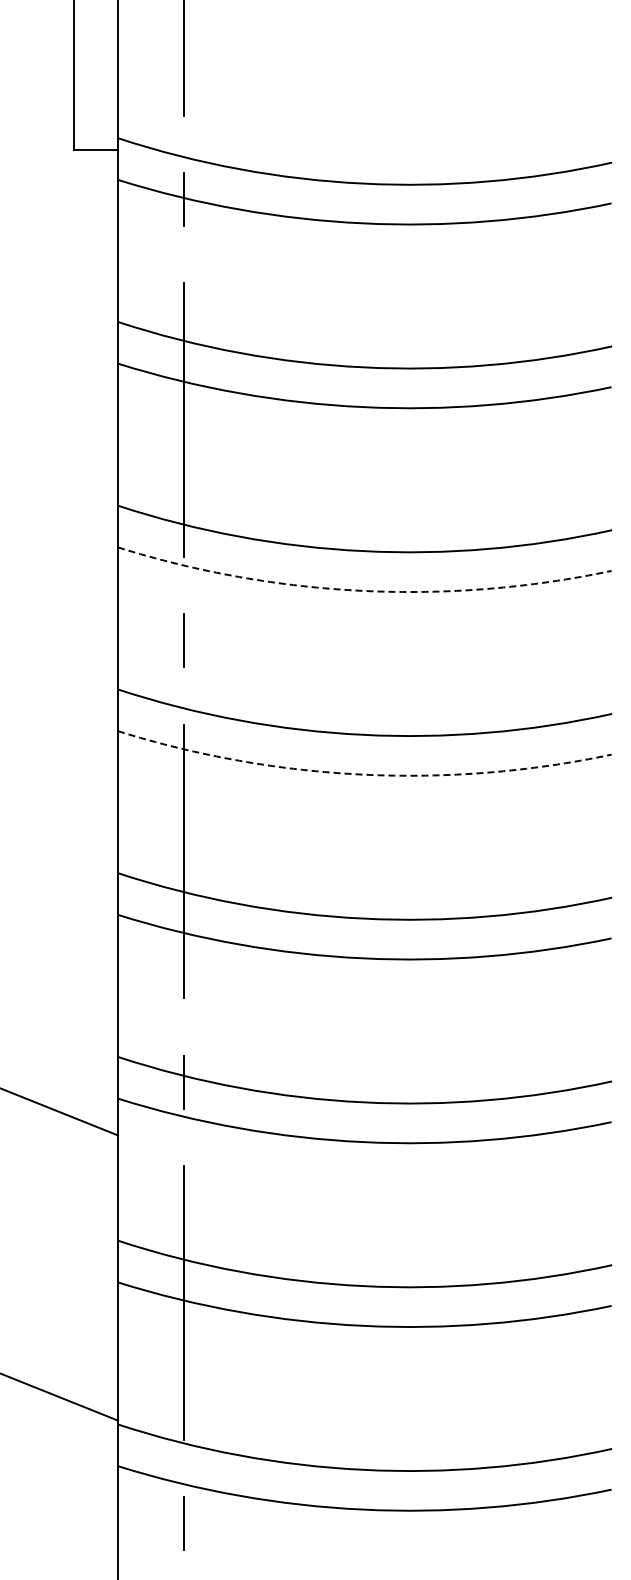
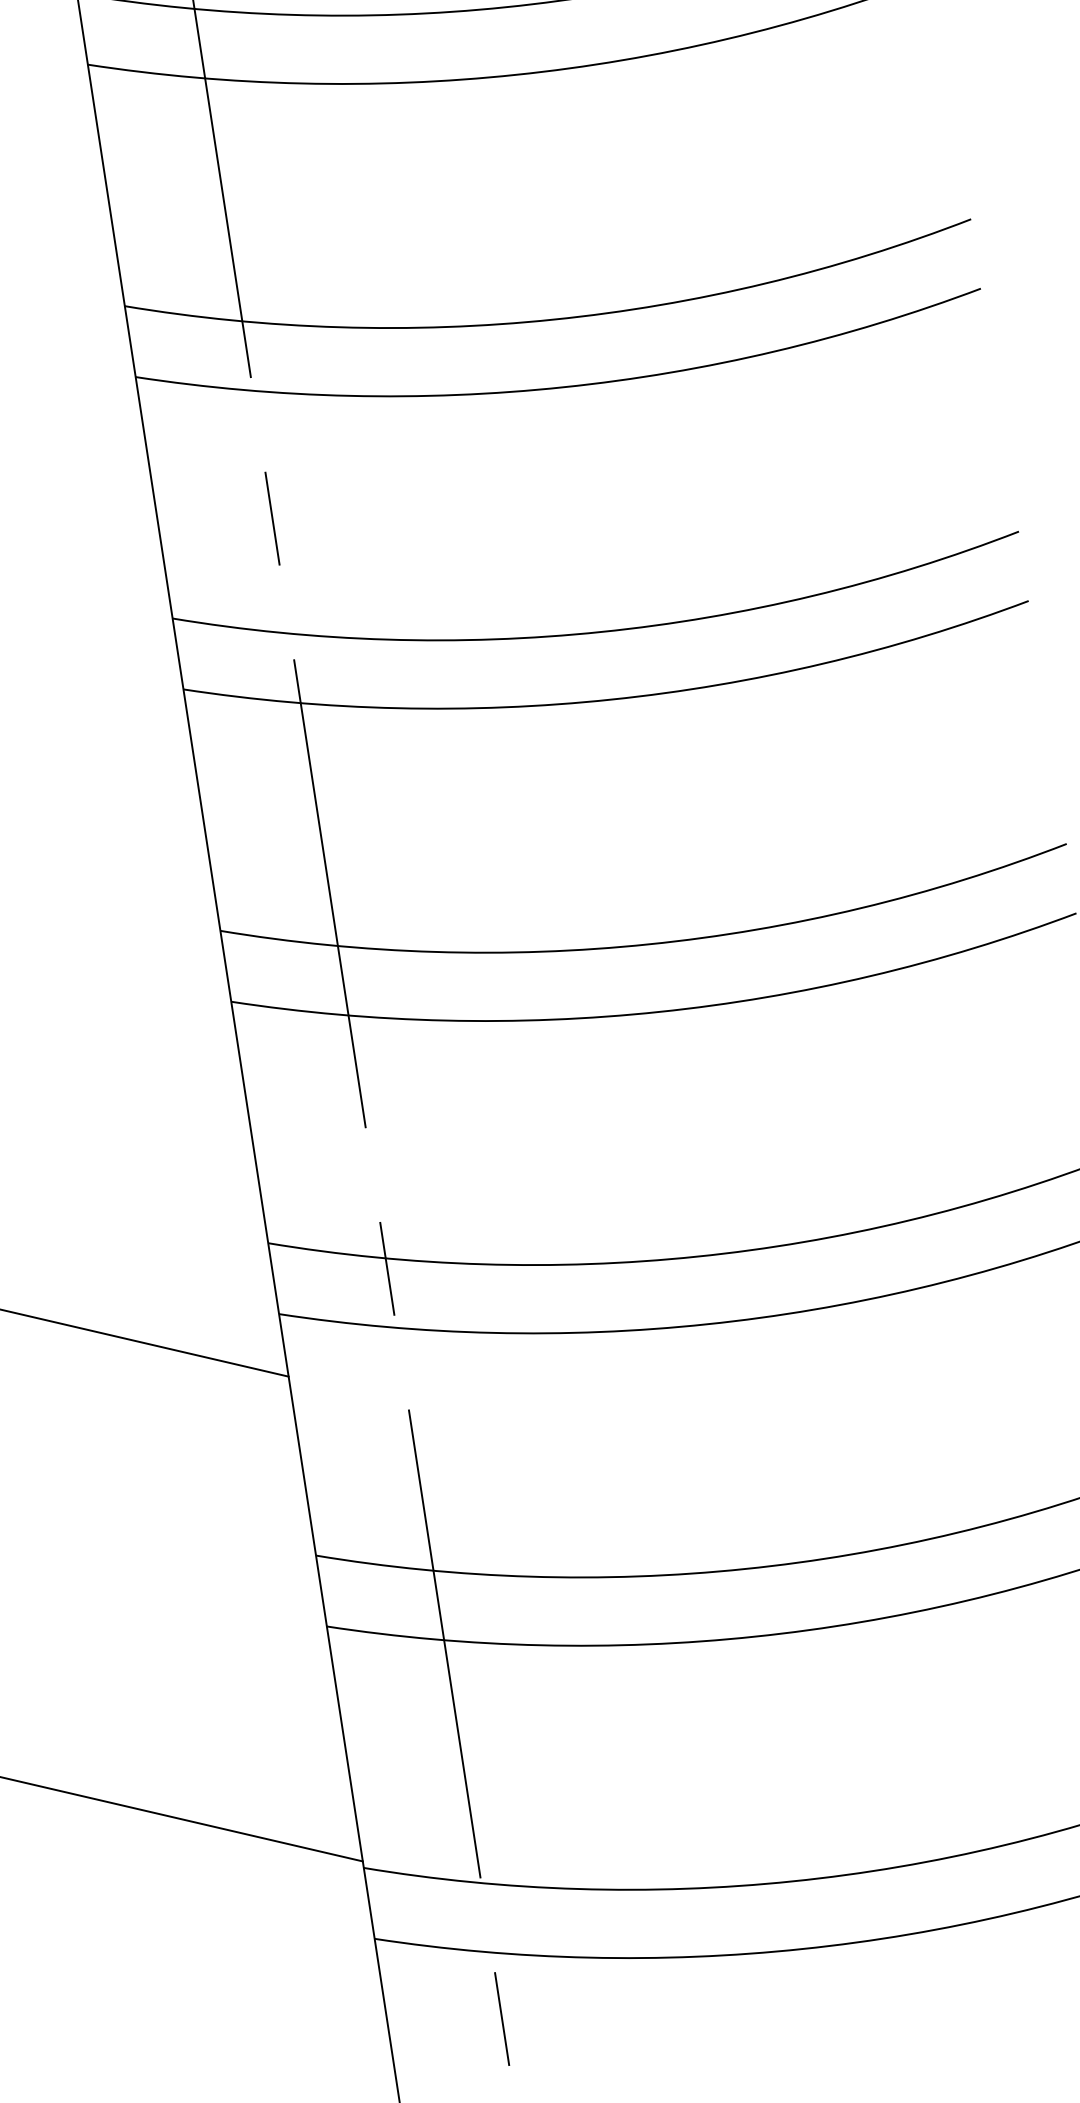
arc: (363, 590) -> (564, 386), dashed -> solid
arc: (363, 774) -> (612, 699), dashed -> solid

